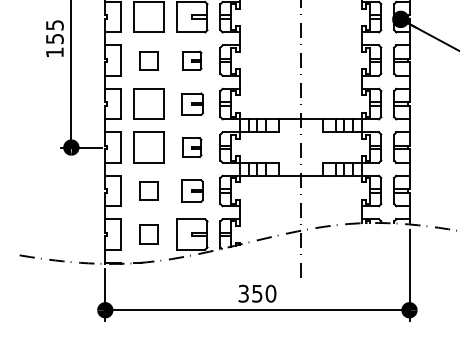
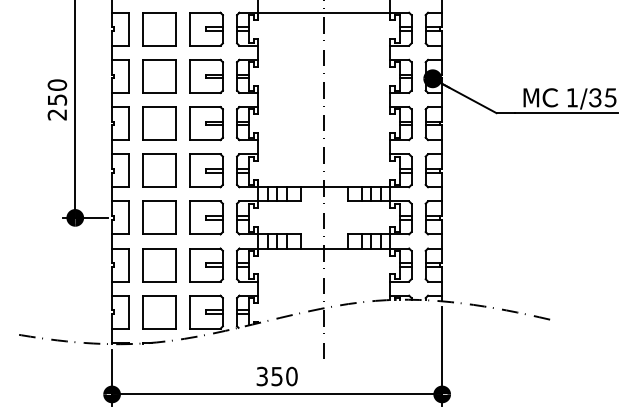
text: (55, 38) -> (57, 99), 155 -> 250
part: (149, 60) -> (159, 123), size x1.67
part: (192, 60) -> (206, 123), size x1.67
part: (192, 103) -> (206, 170), size x1.43
part: (192, 147) -> (206, 217), size x1.67
part: (192, 190) -> (206, 264), size x1.43
part: (149, 191) -> (159, 265), size x1.67
part: (149, 234) -> (159, 312), size x1.67

